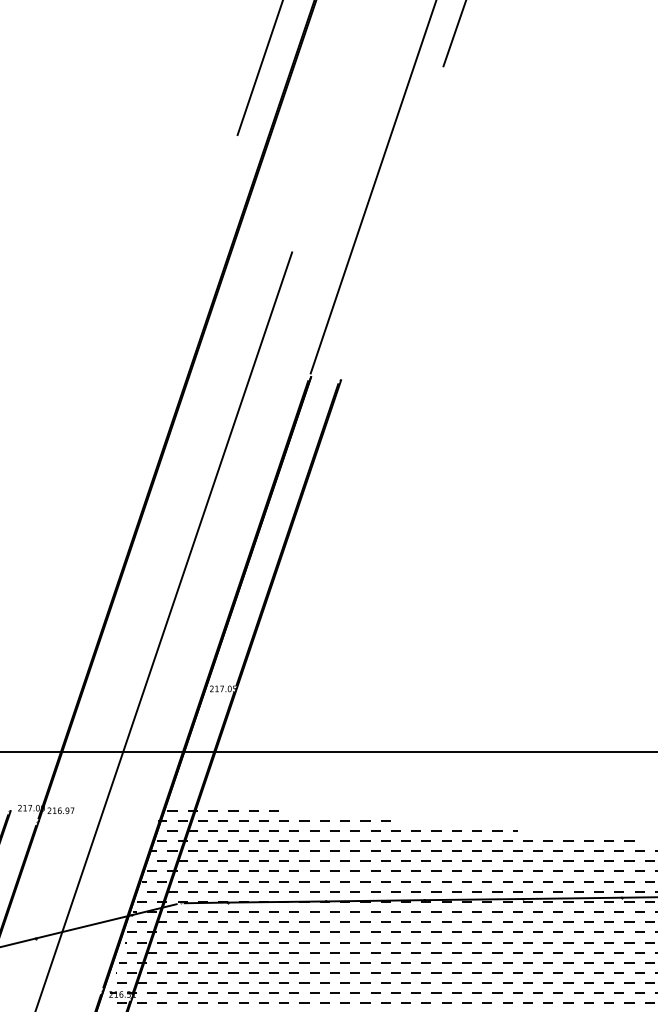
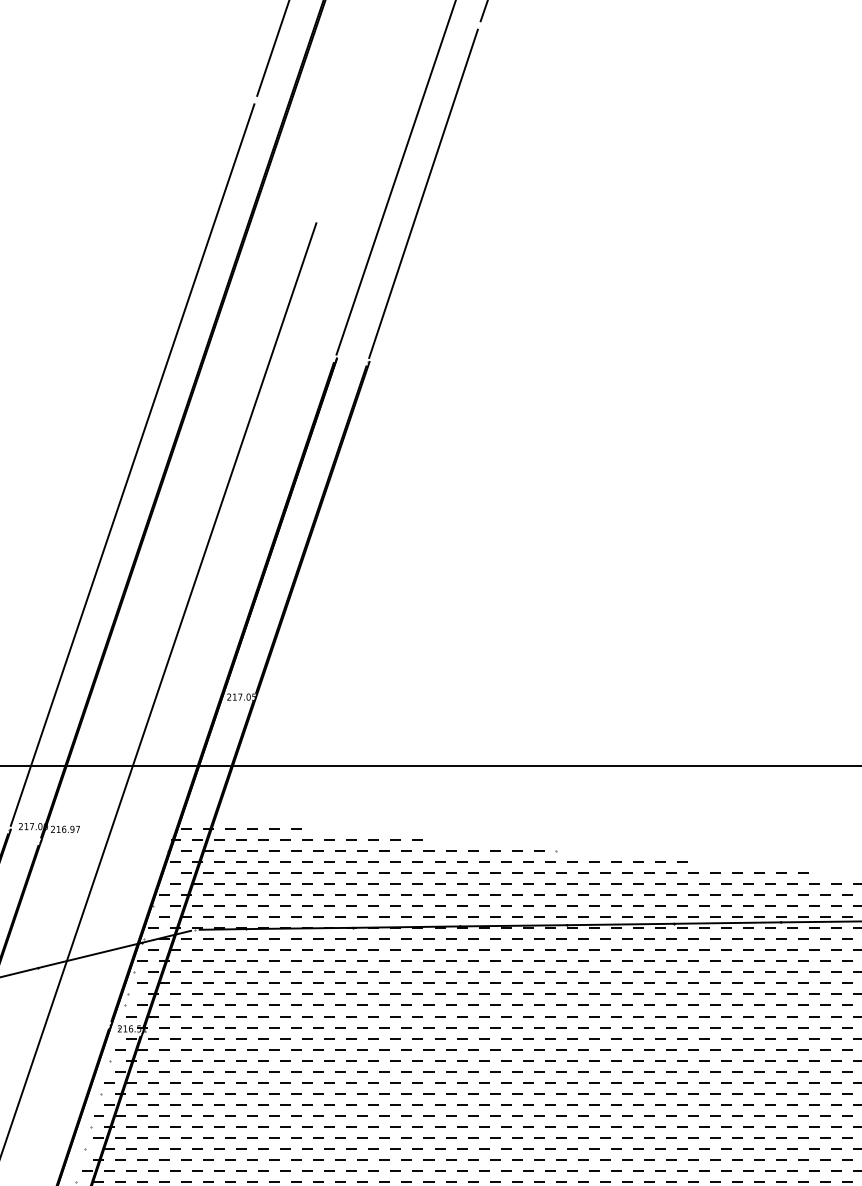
line: (390, 224) -> (423, 193), added
line: (122, 474) -> (132, 464), added

